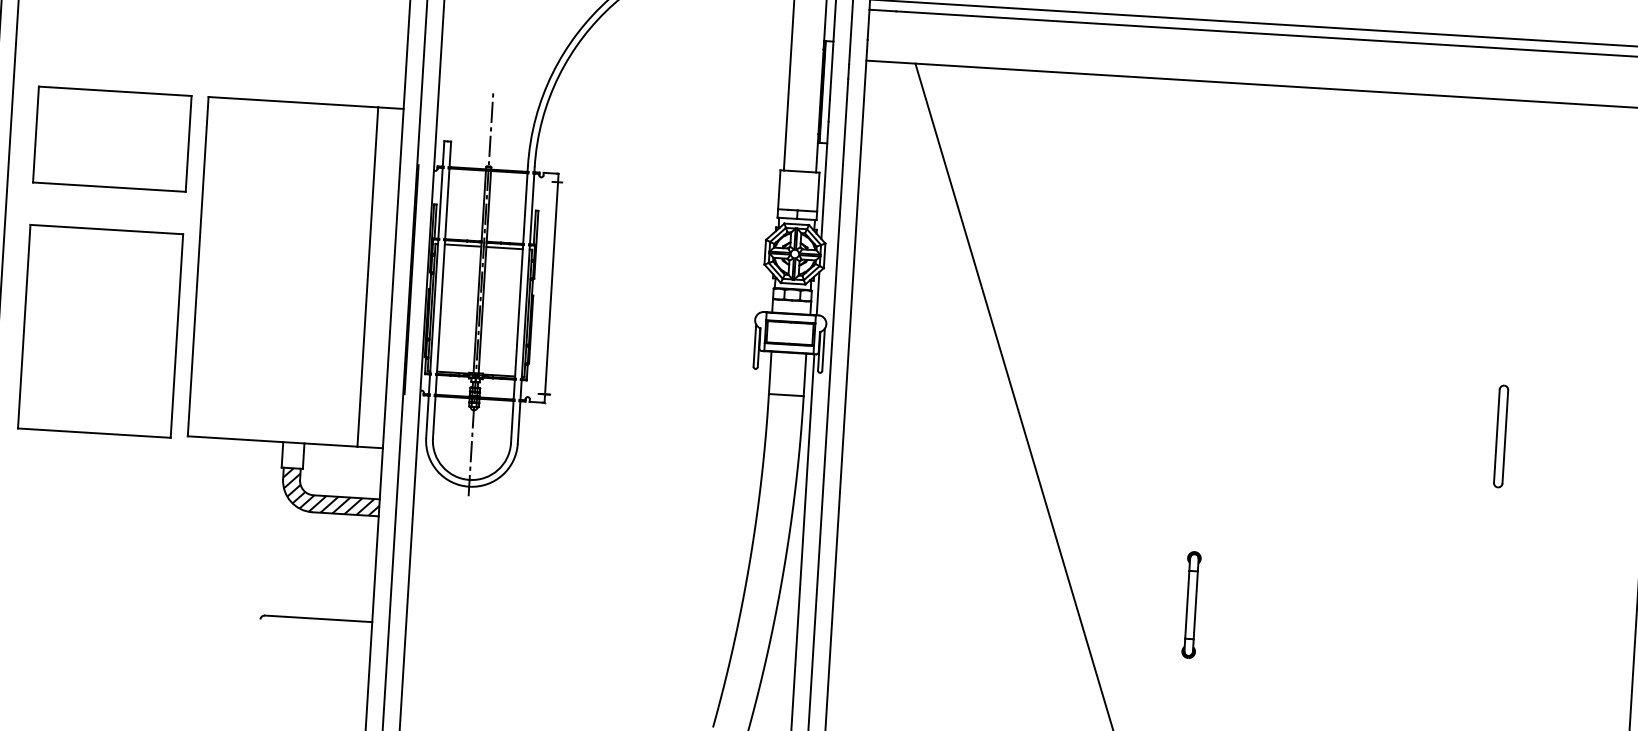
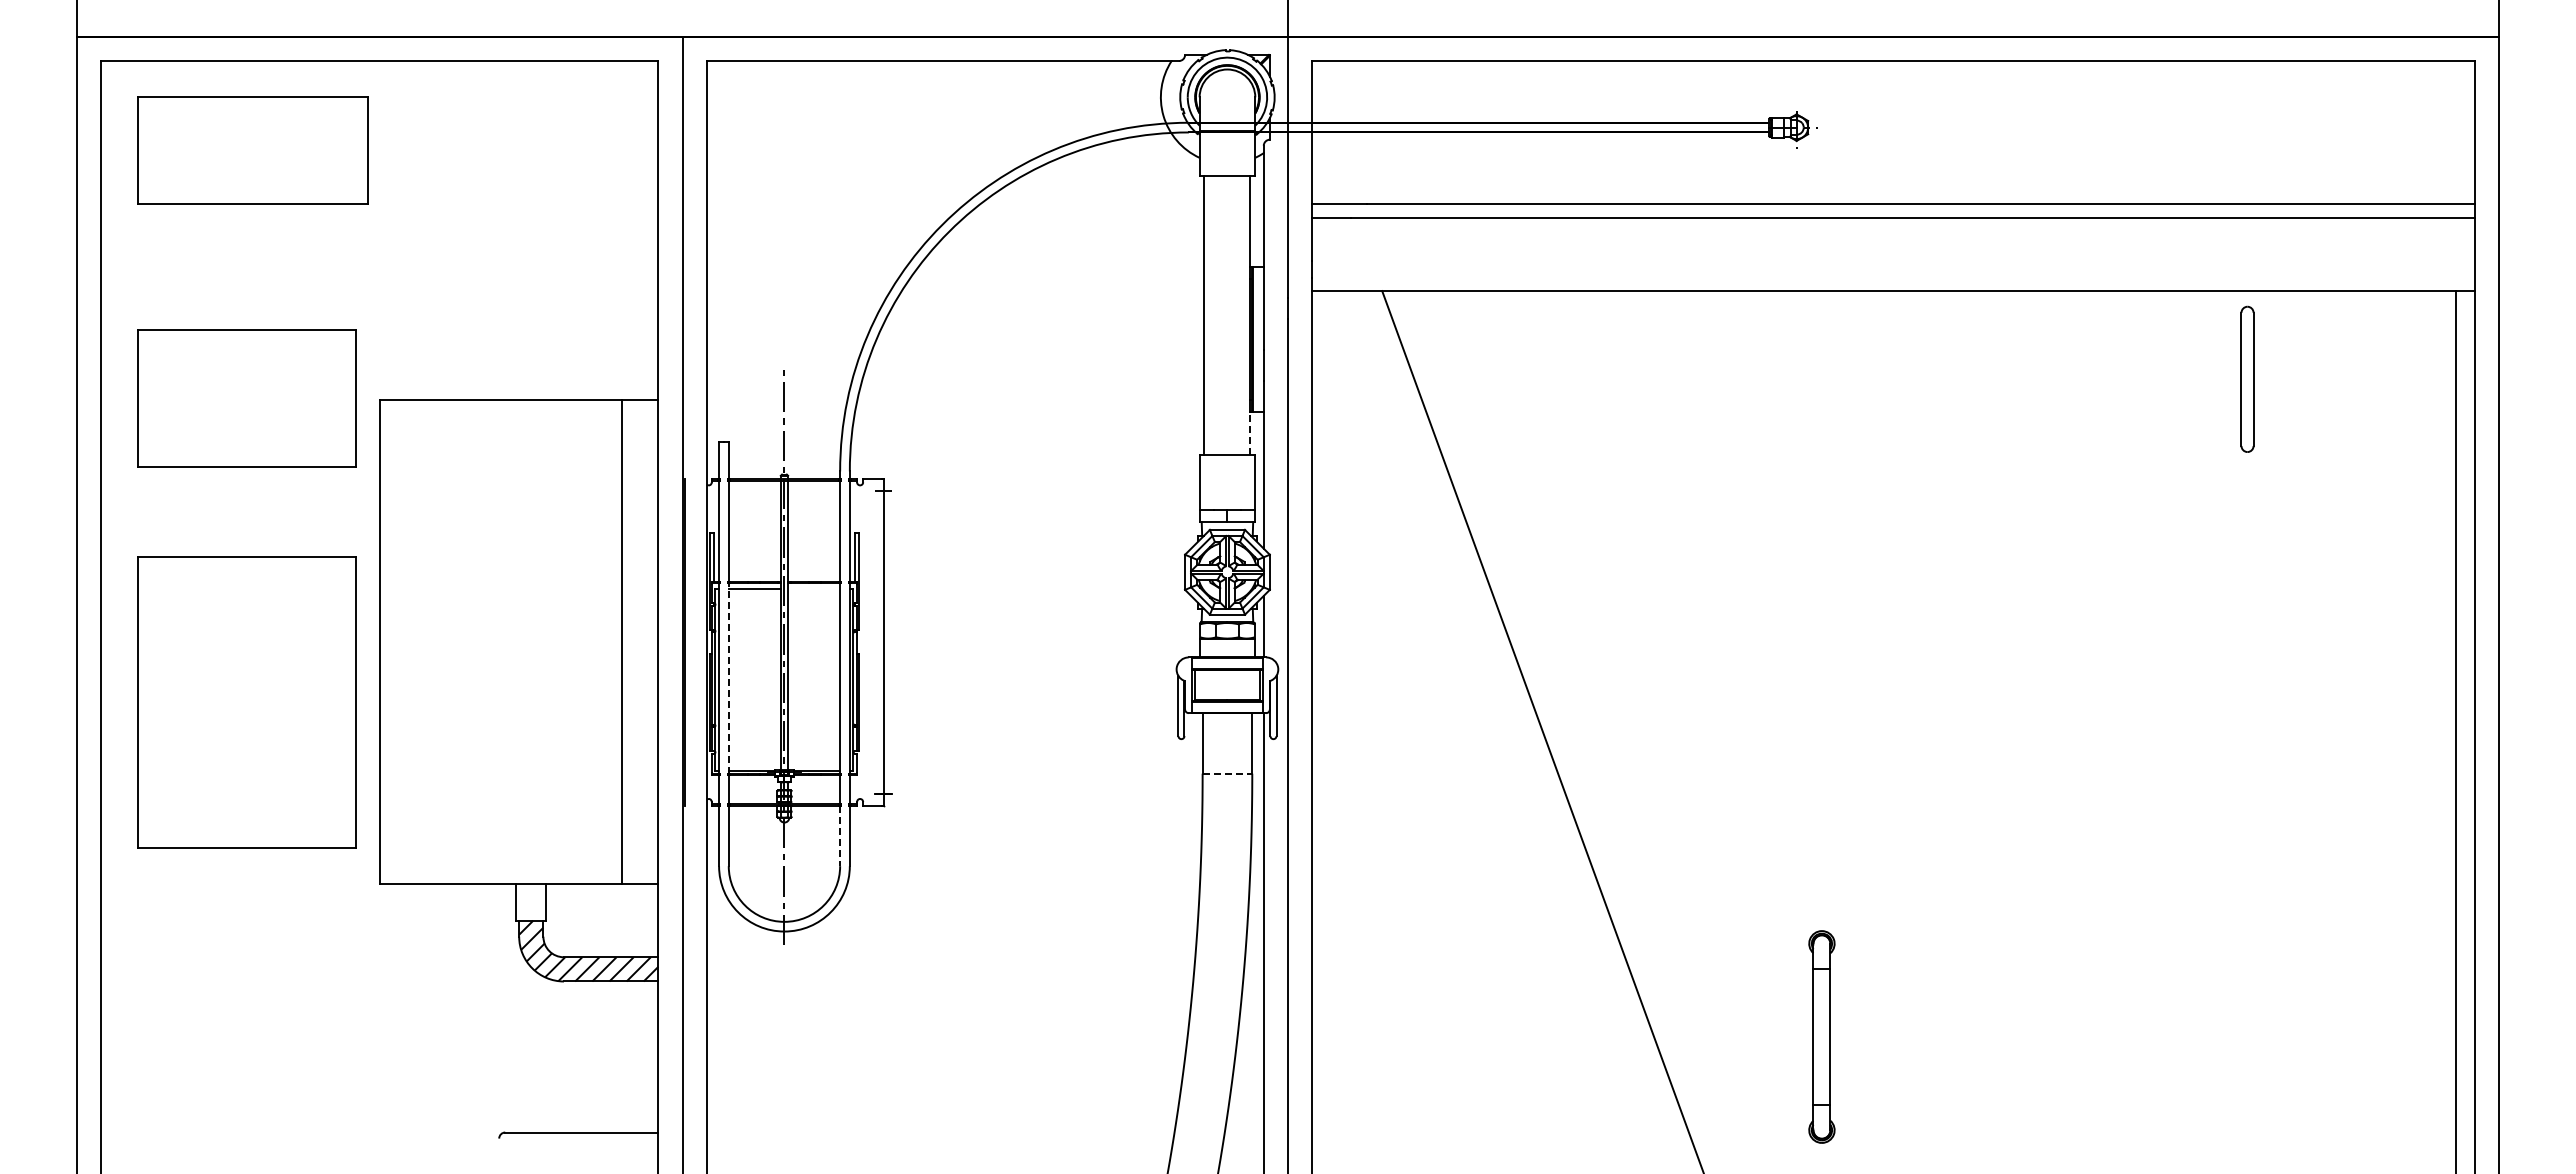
part: (112, 139) -> (246, 398), moved
line: (817, 157) -> (1250, 432), solid -> dashed
line: (504, 248) -> (814, 589), removed
line: (440, 307) -> (728, 678), solid -> dashed
part: (100, 331) -> (246, 702), moved
line: (786, 394) -> (1227, 773), solid -> dashed
line: (512, 422) -> (840, 836), solid -> dashed
part: (1501, 435) -> (2247, 378), moved
part: (1191, 604) -> (1821, 1036), size x1.4

